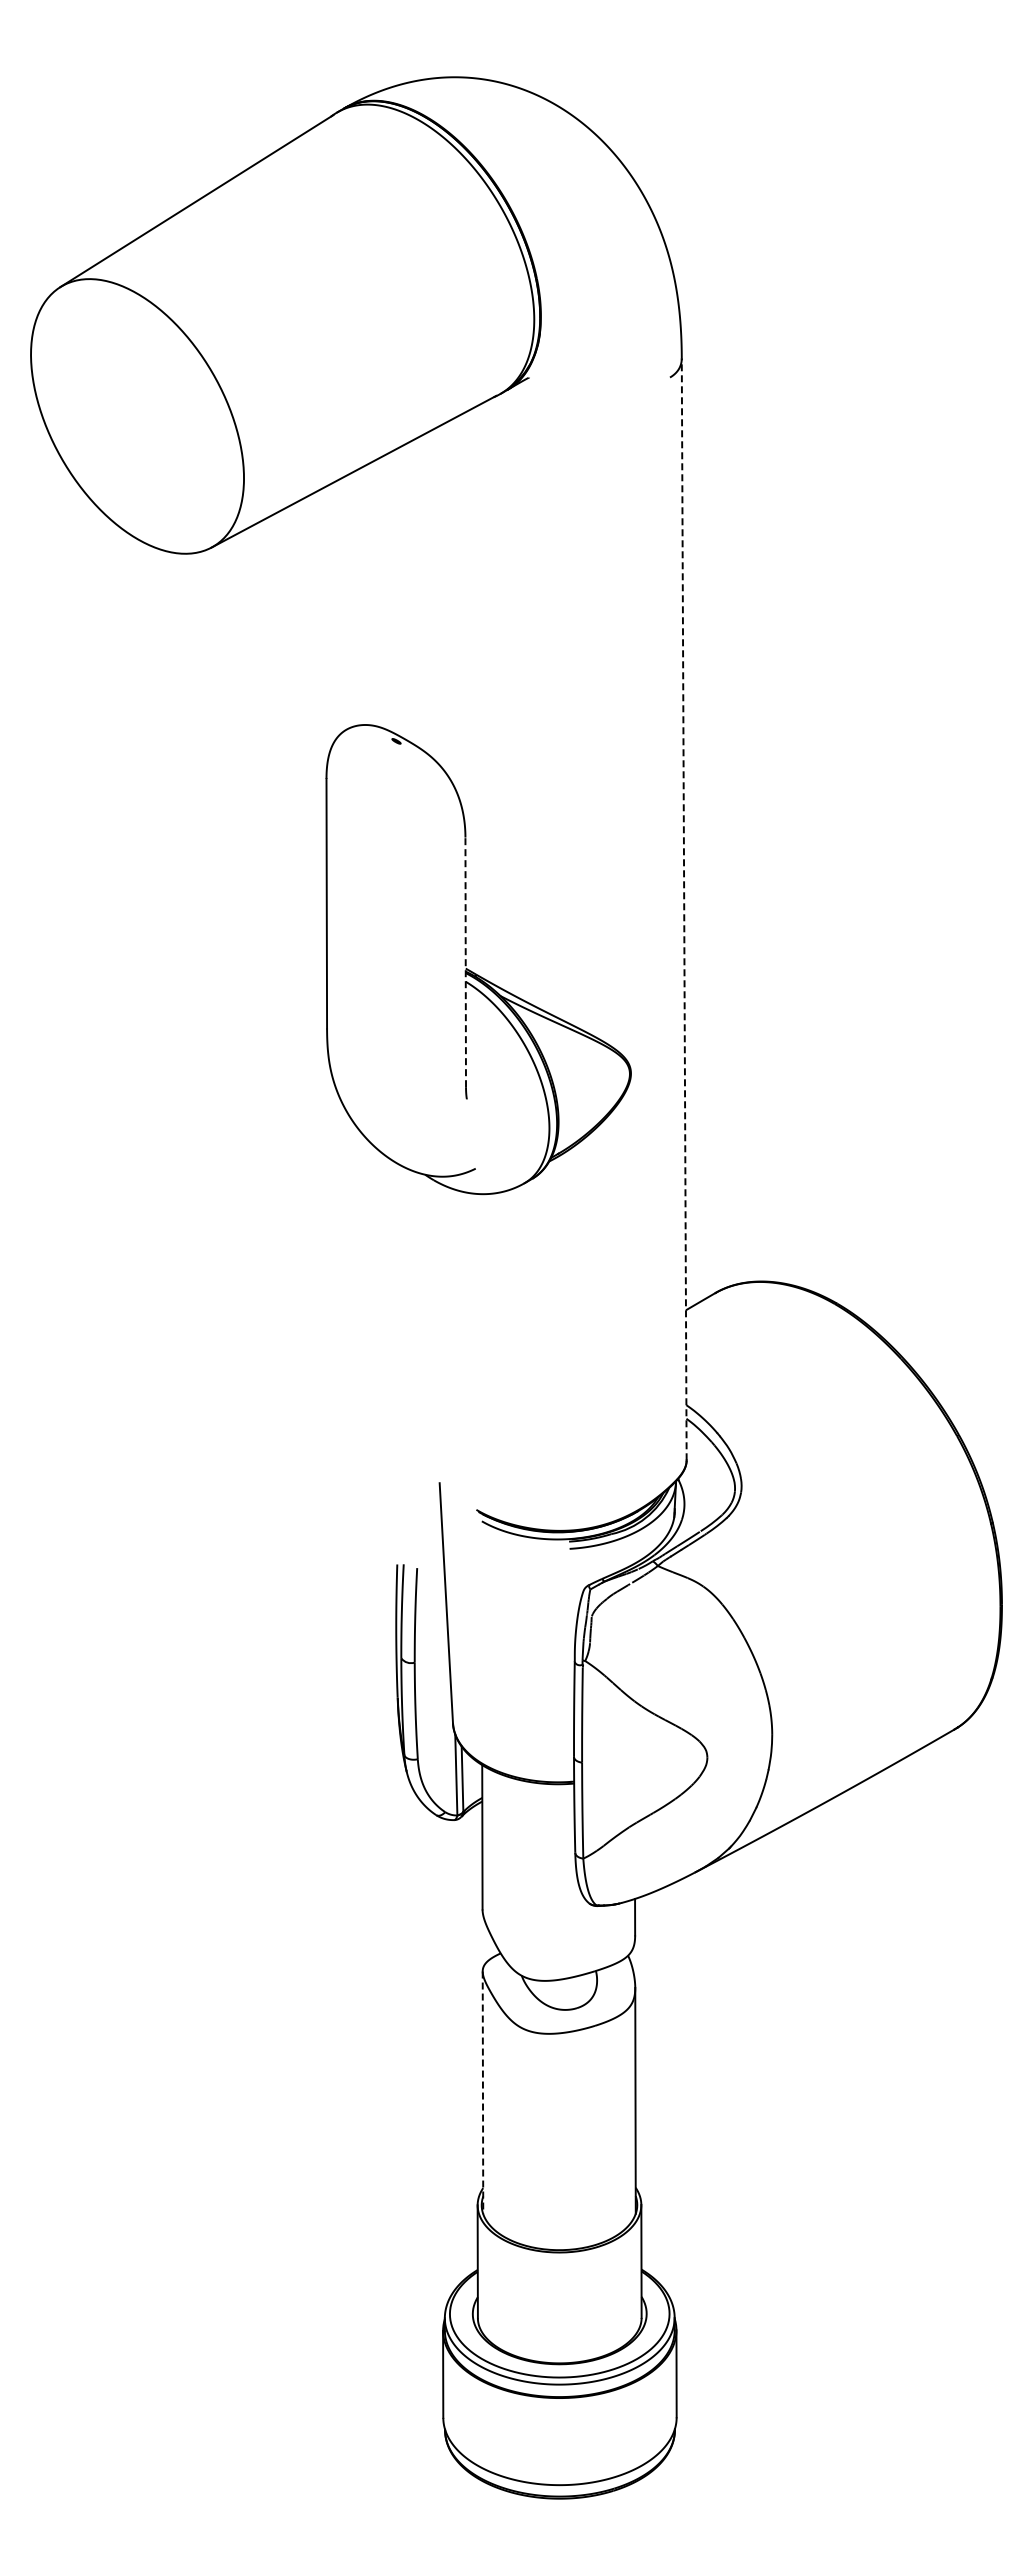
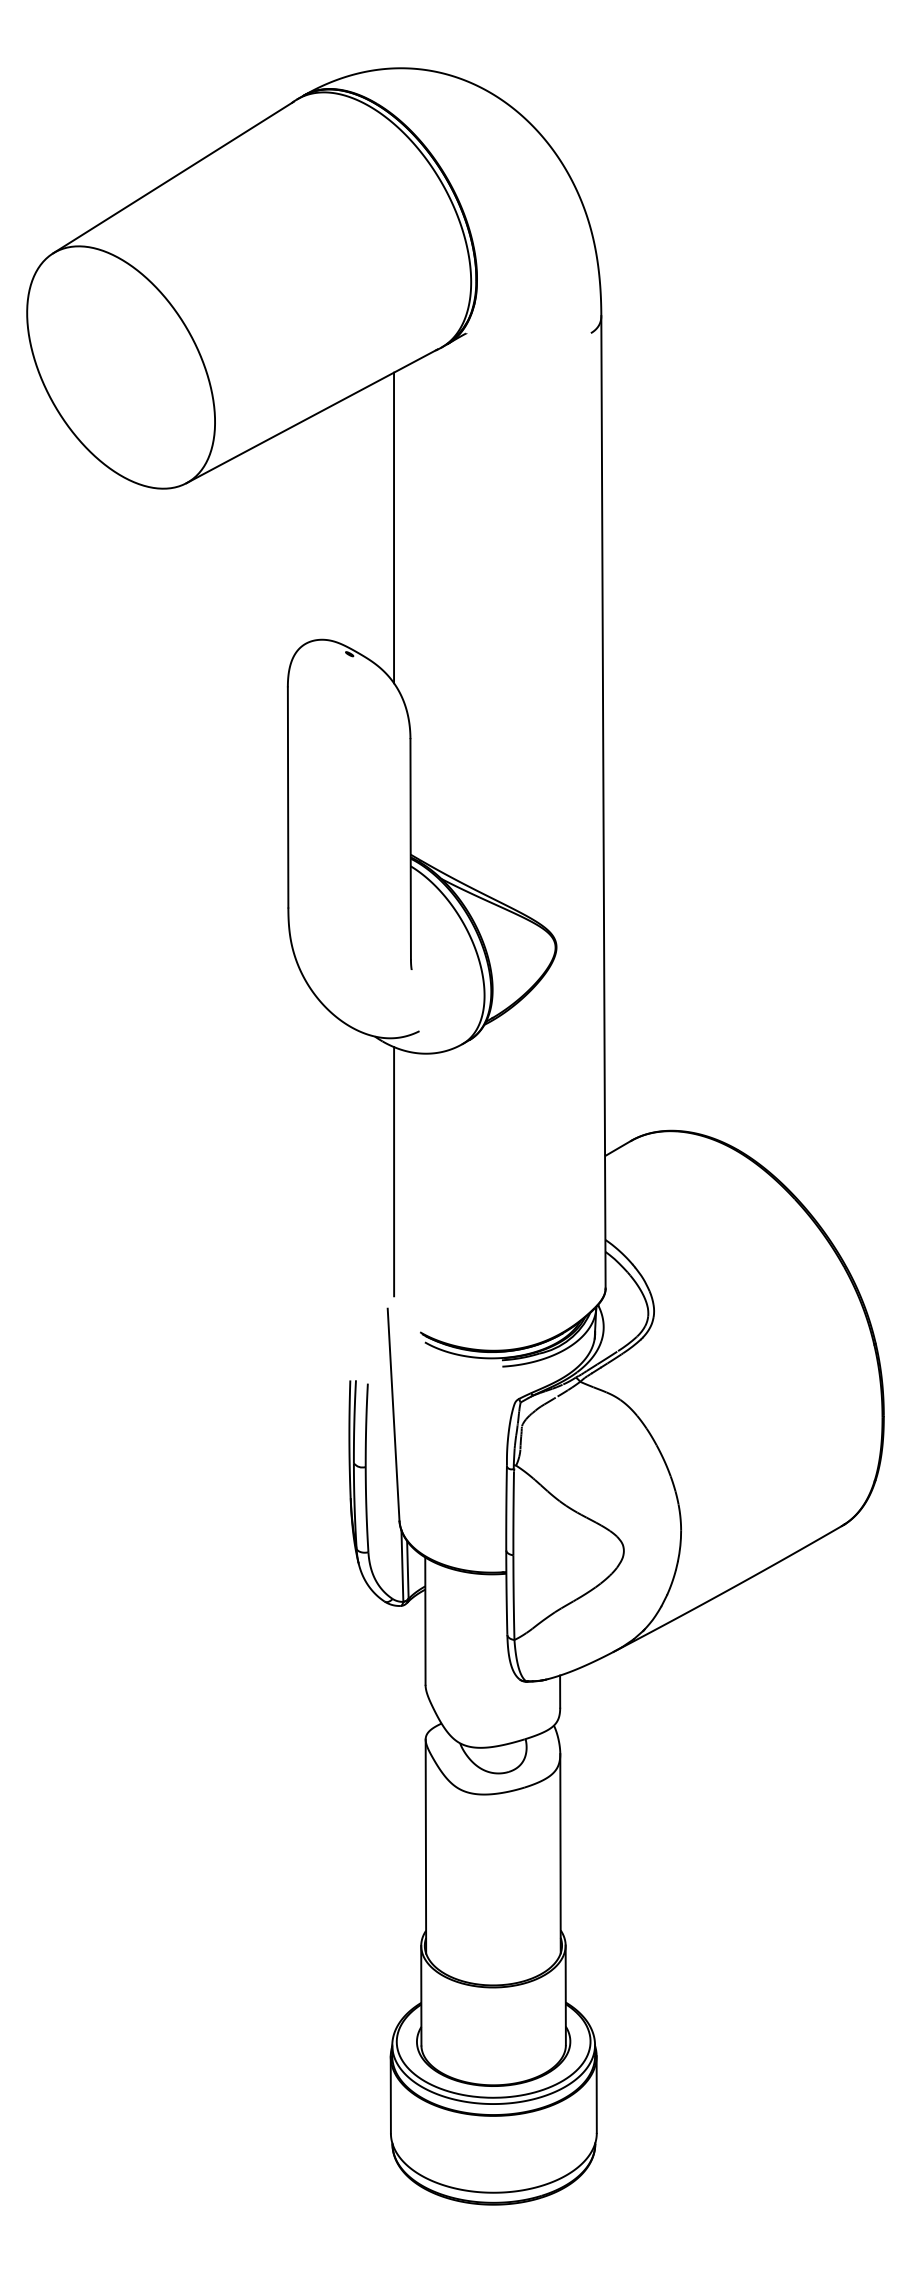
line: (446, 598) -> (393, 528), added
line: (684, 908) -> (603, 801), dashed -> solid
line: (465, 962) -> (410, 849), dashed -> solid
line: (446, 1327) -> (393, 1171), added
line: (482, 2093) -> (425, 1847), dashed -> solid

